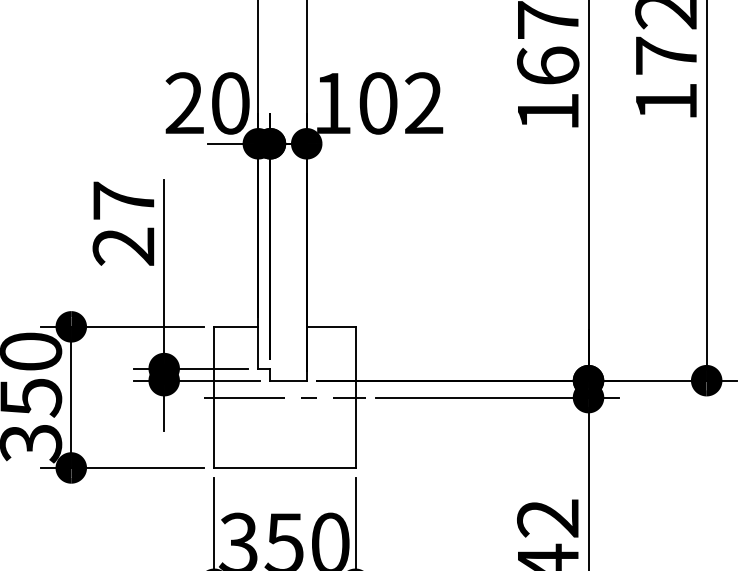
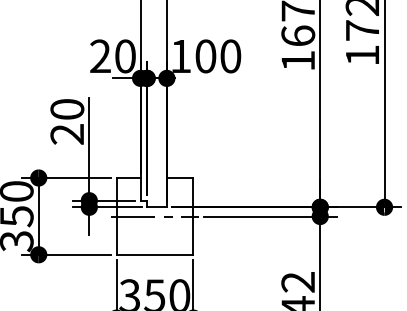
text: (423, 103) -> (230, 56), 102 -> 100
text: (124, 200) -> (67, 109), 27 -> 20

